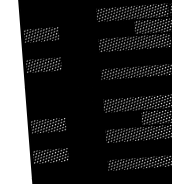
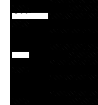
hatch: (61, 47) -> (30, 15), removed
hatch: (47, 125) -> (20, 54), removed

